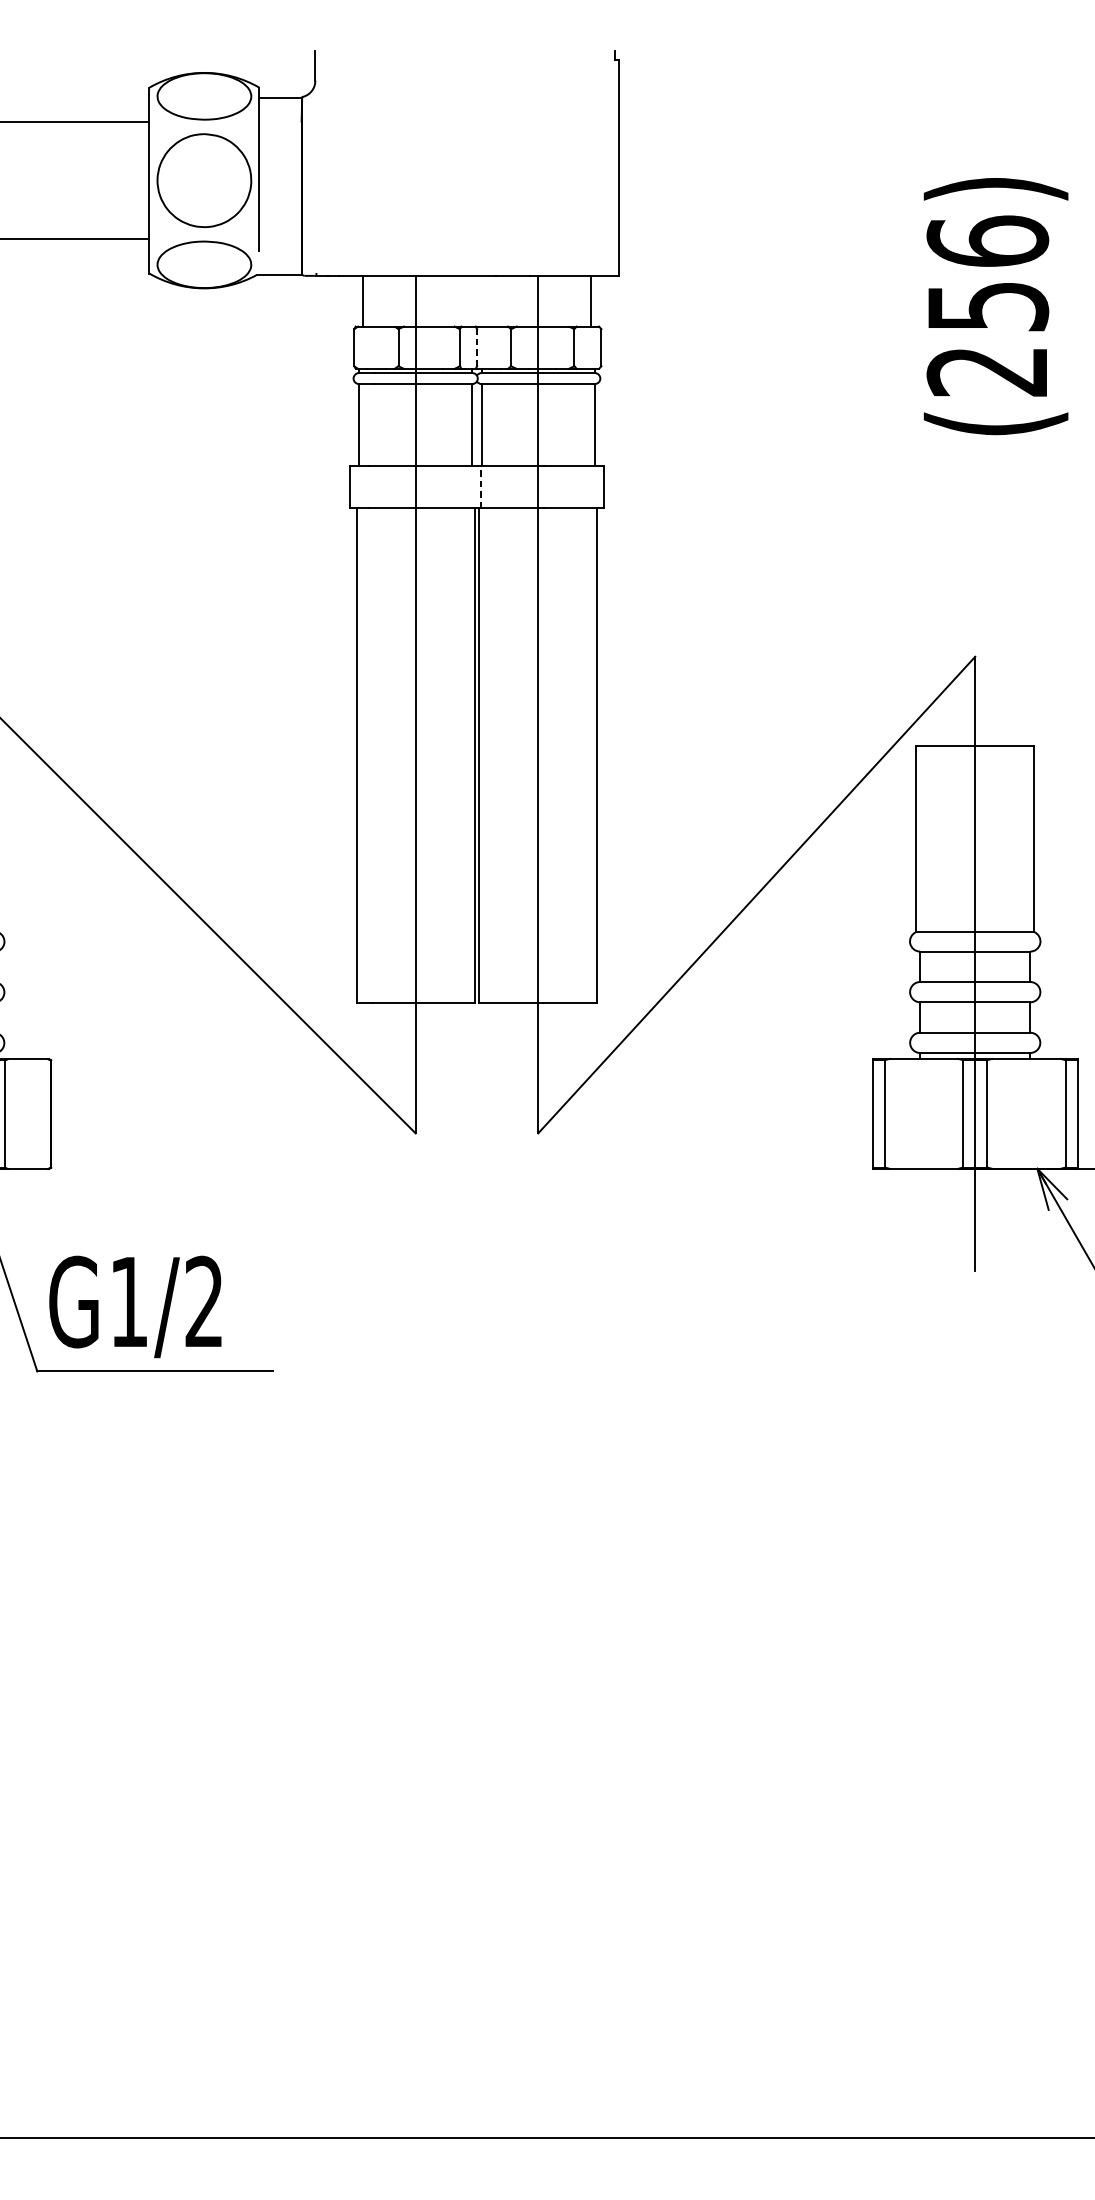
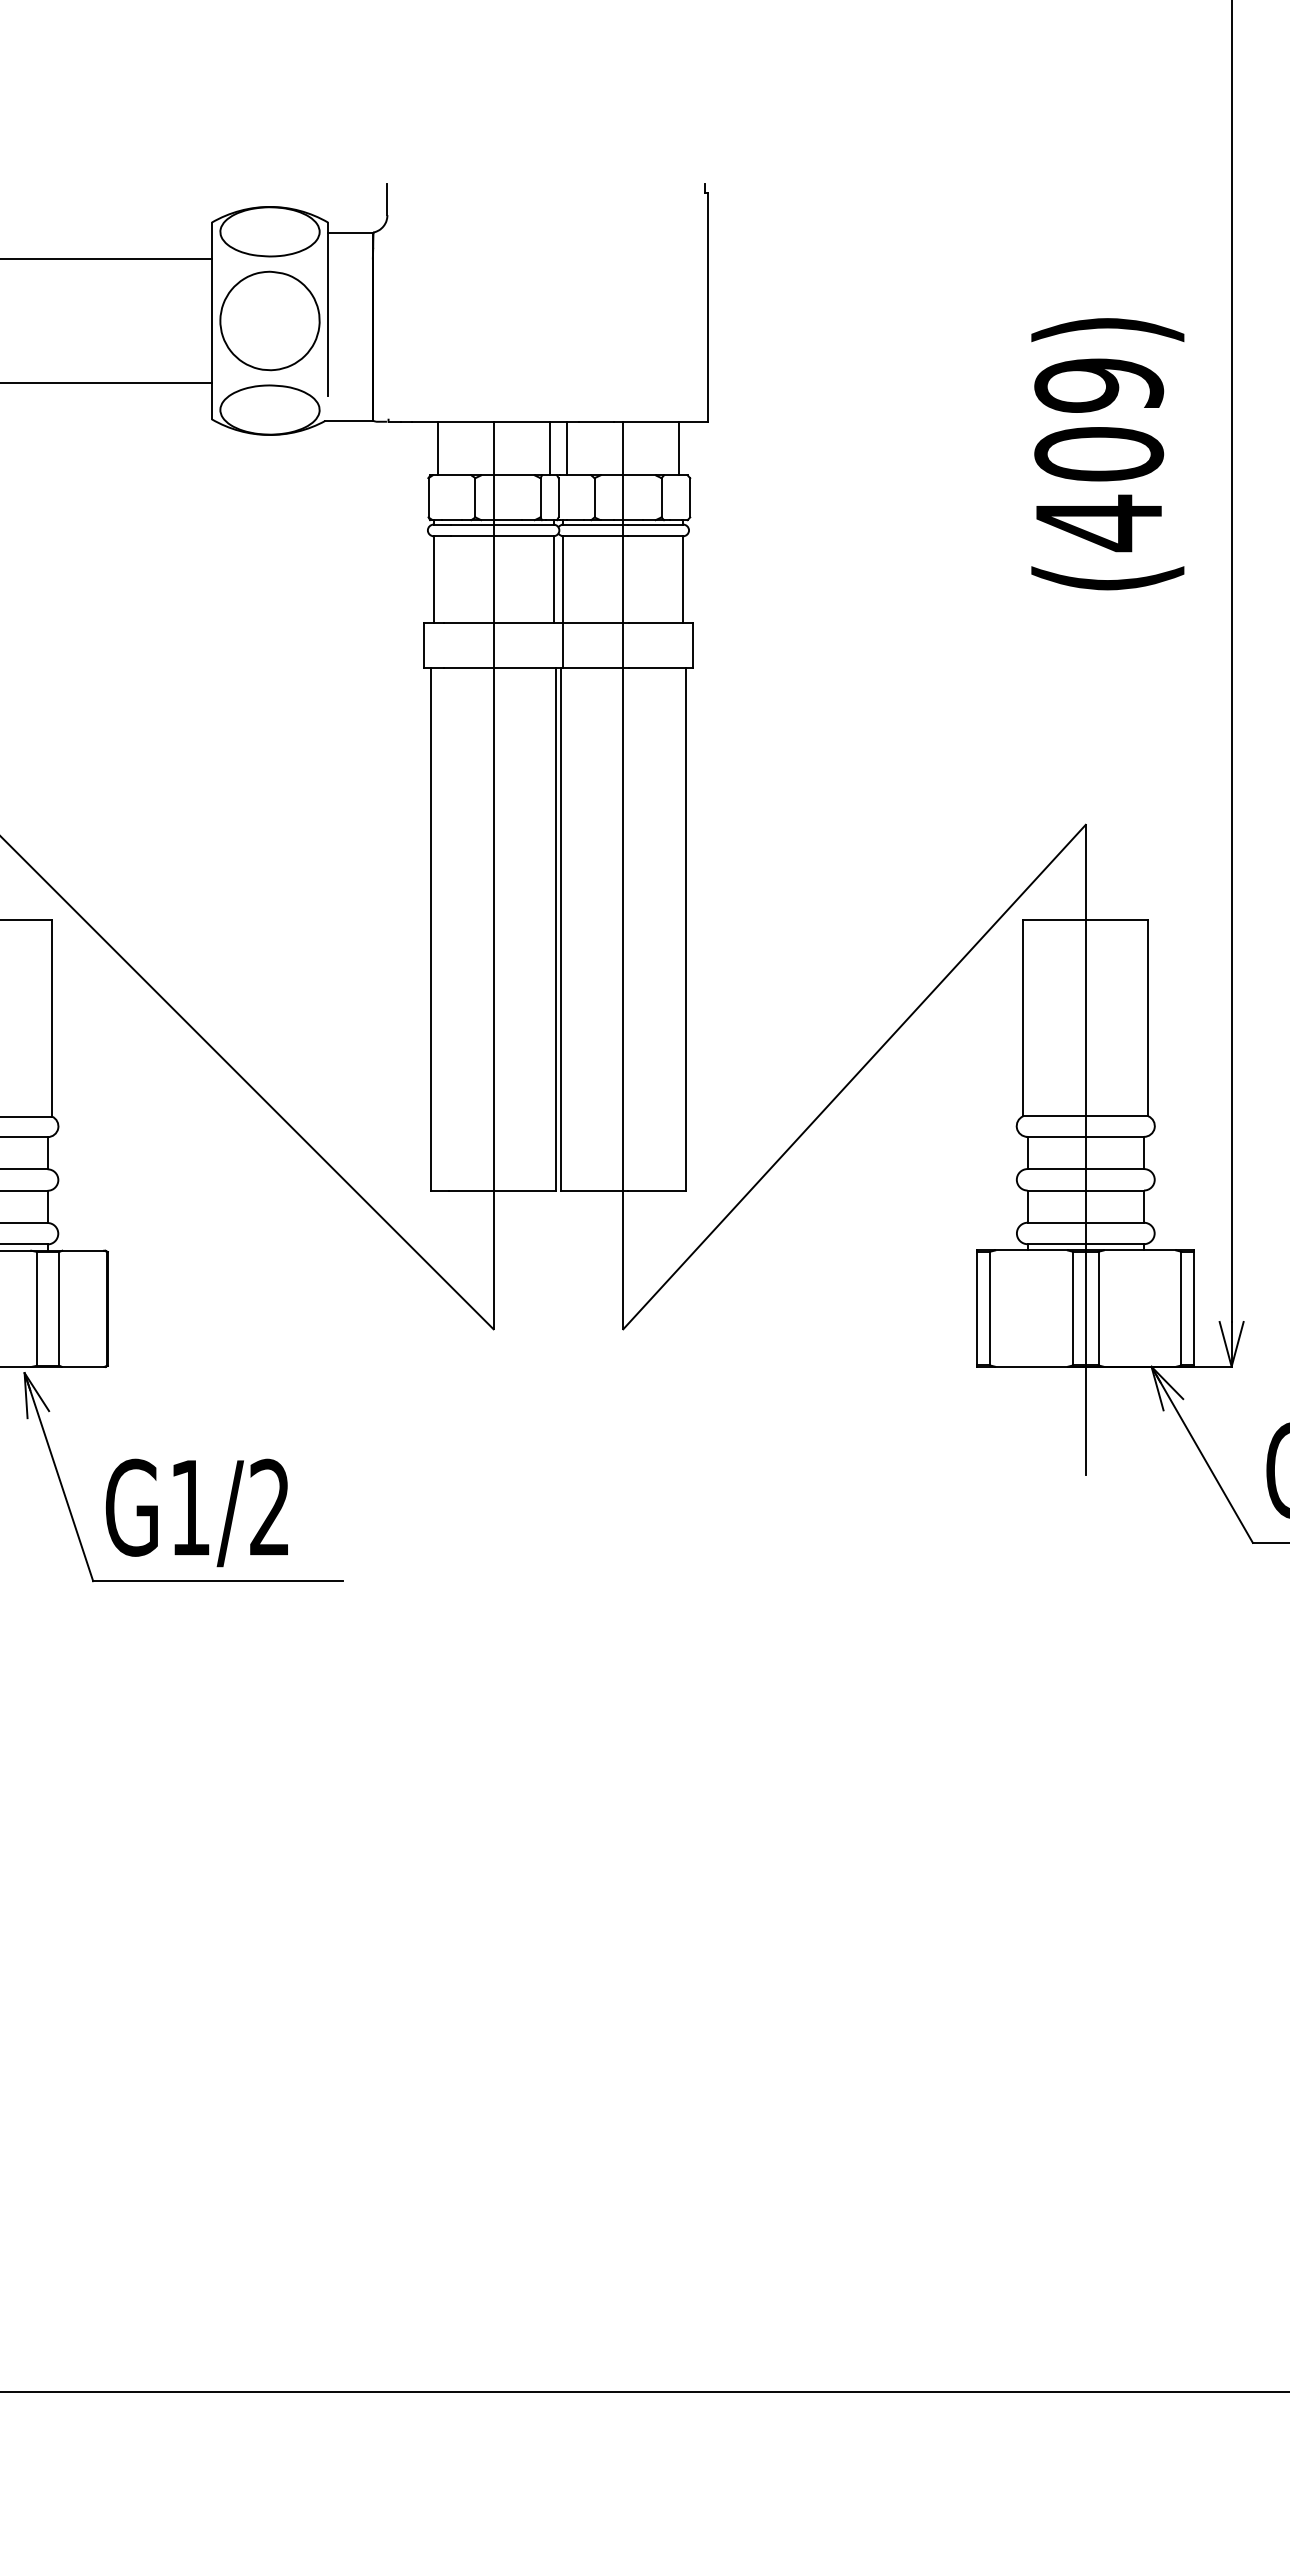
line: (468, 301) -> (549, 448), added
line: (485, 301) -> (567, 448), added
text: (988, 306) -> (1099, 454), (256) -> (409)
line: (477, 347) -> (558, 497), dashed -> solid
line: (480, 486) -> (562, 644), dashed -> solid

